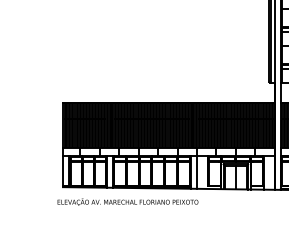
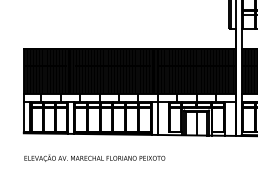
text: (127, 201) -> (94, 157), moved

